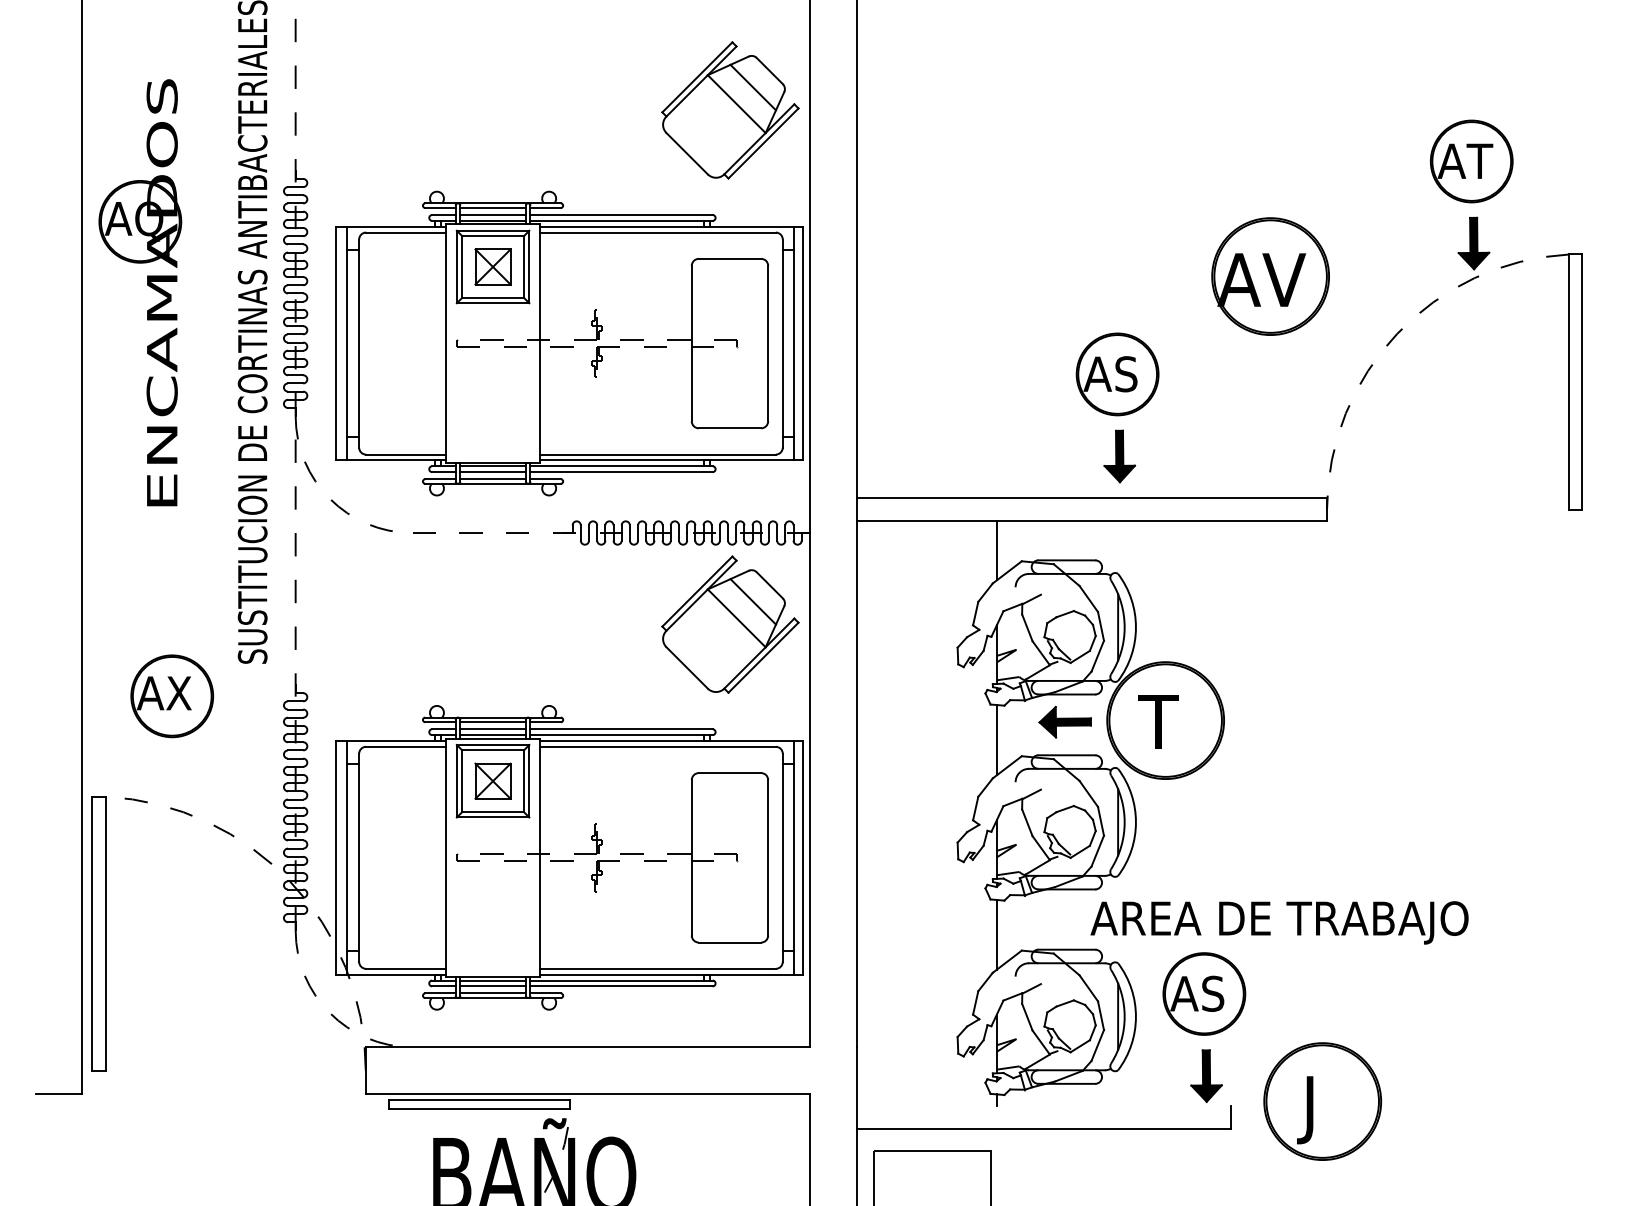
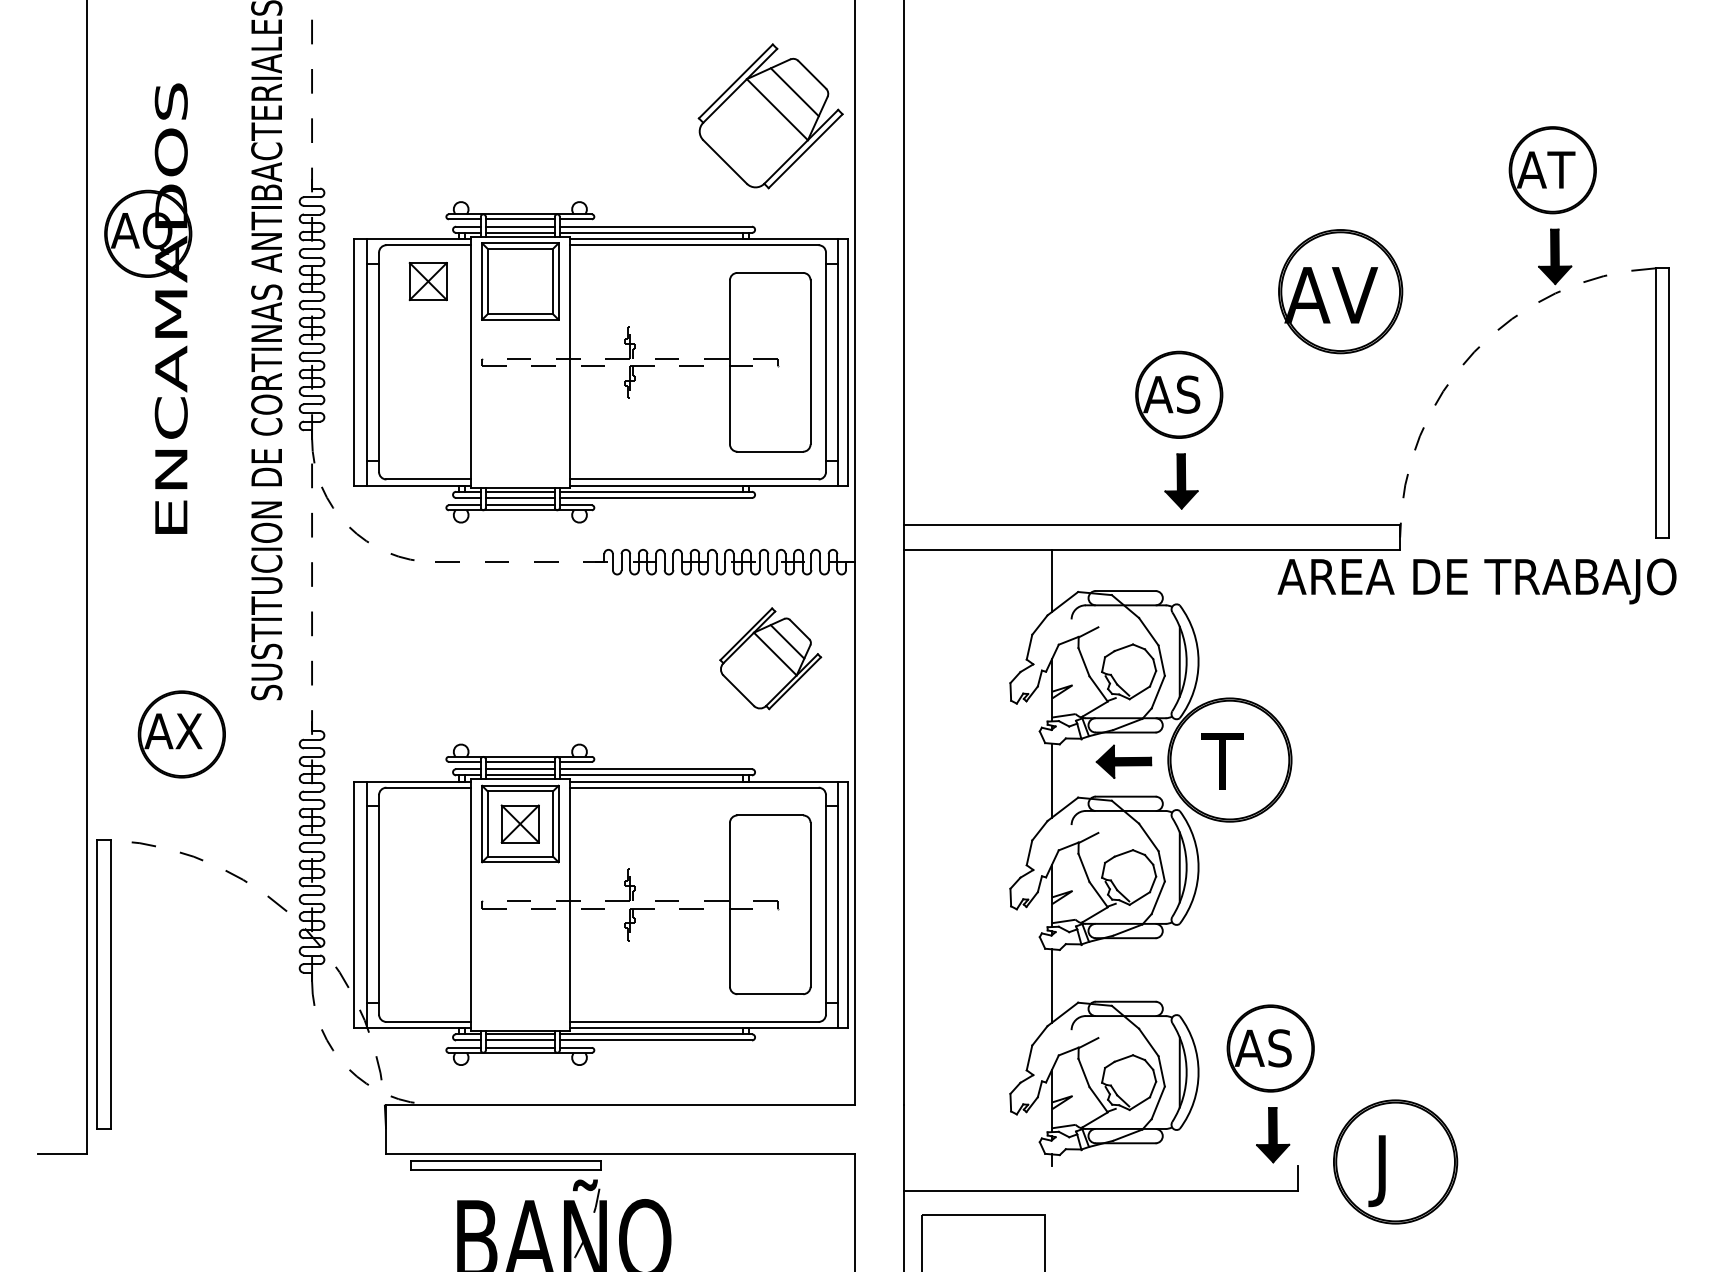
part: (492, 266) -> (427, 281), moved
part: (730, 624) -> (770, 658), size x0.7
text: (1279, 922) -> (1476, 581), moved

